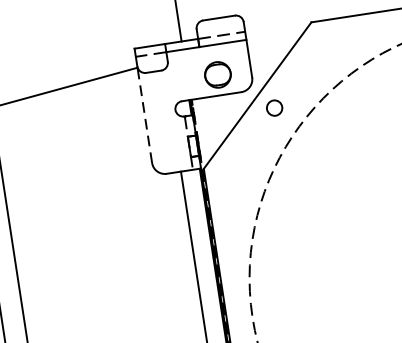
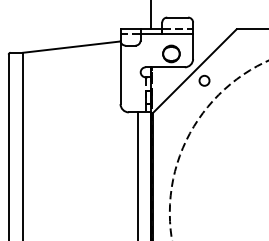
line: (144, 115) -> (120, 72), dashed -> solid

